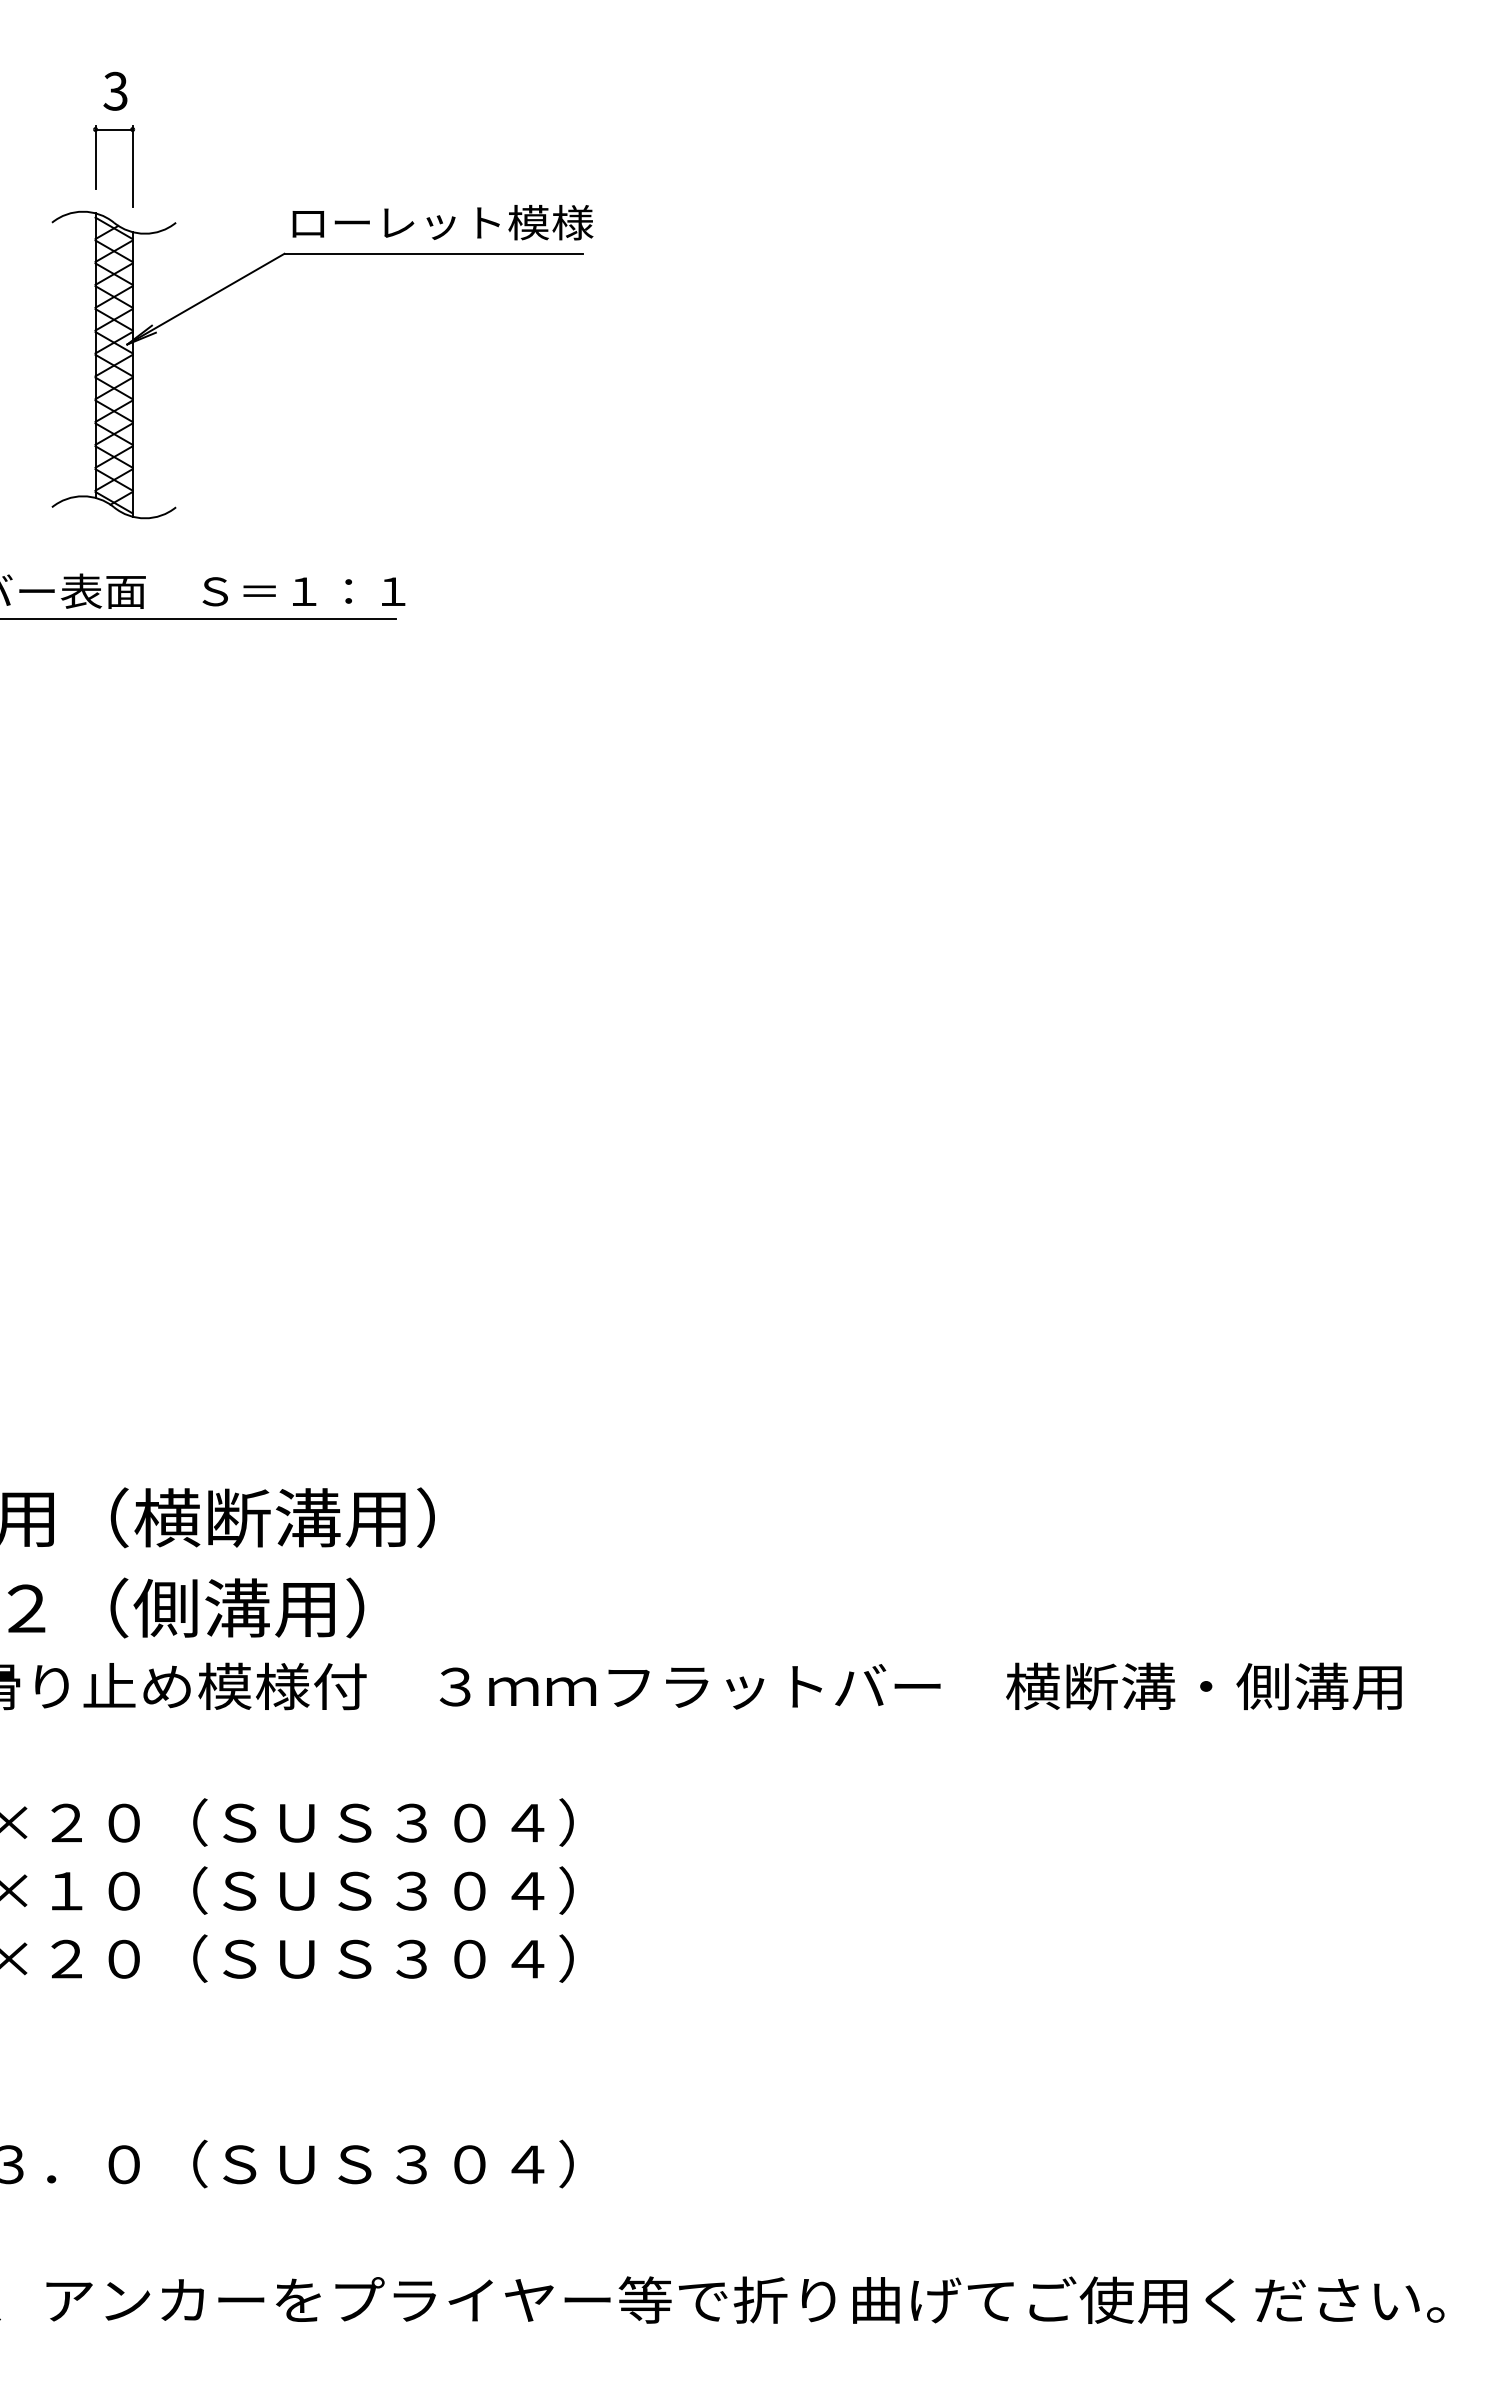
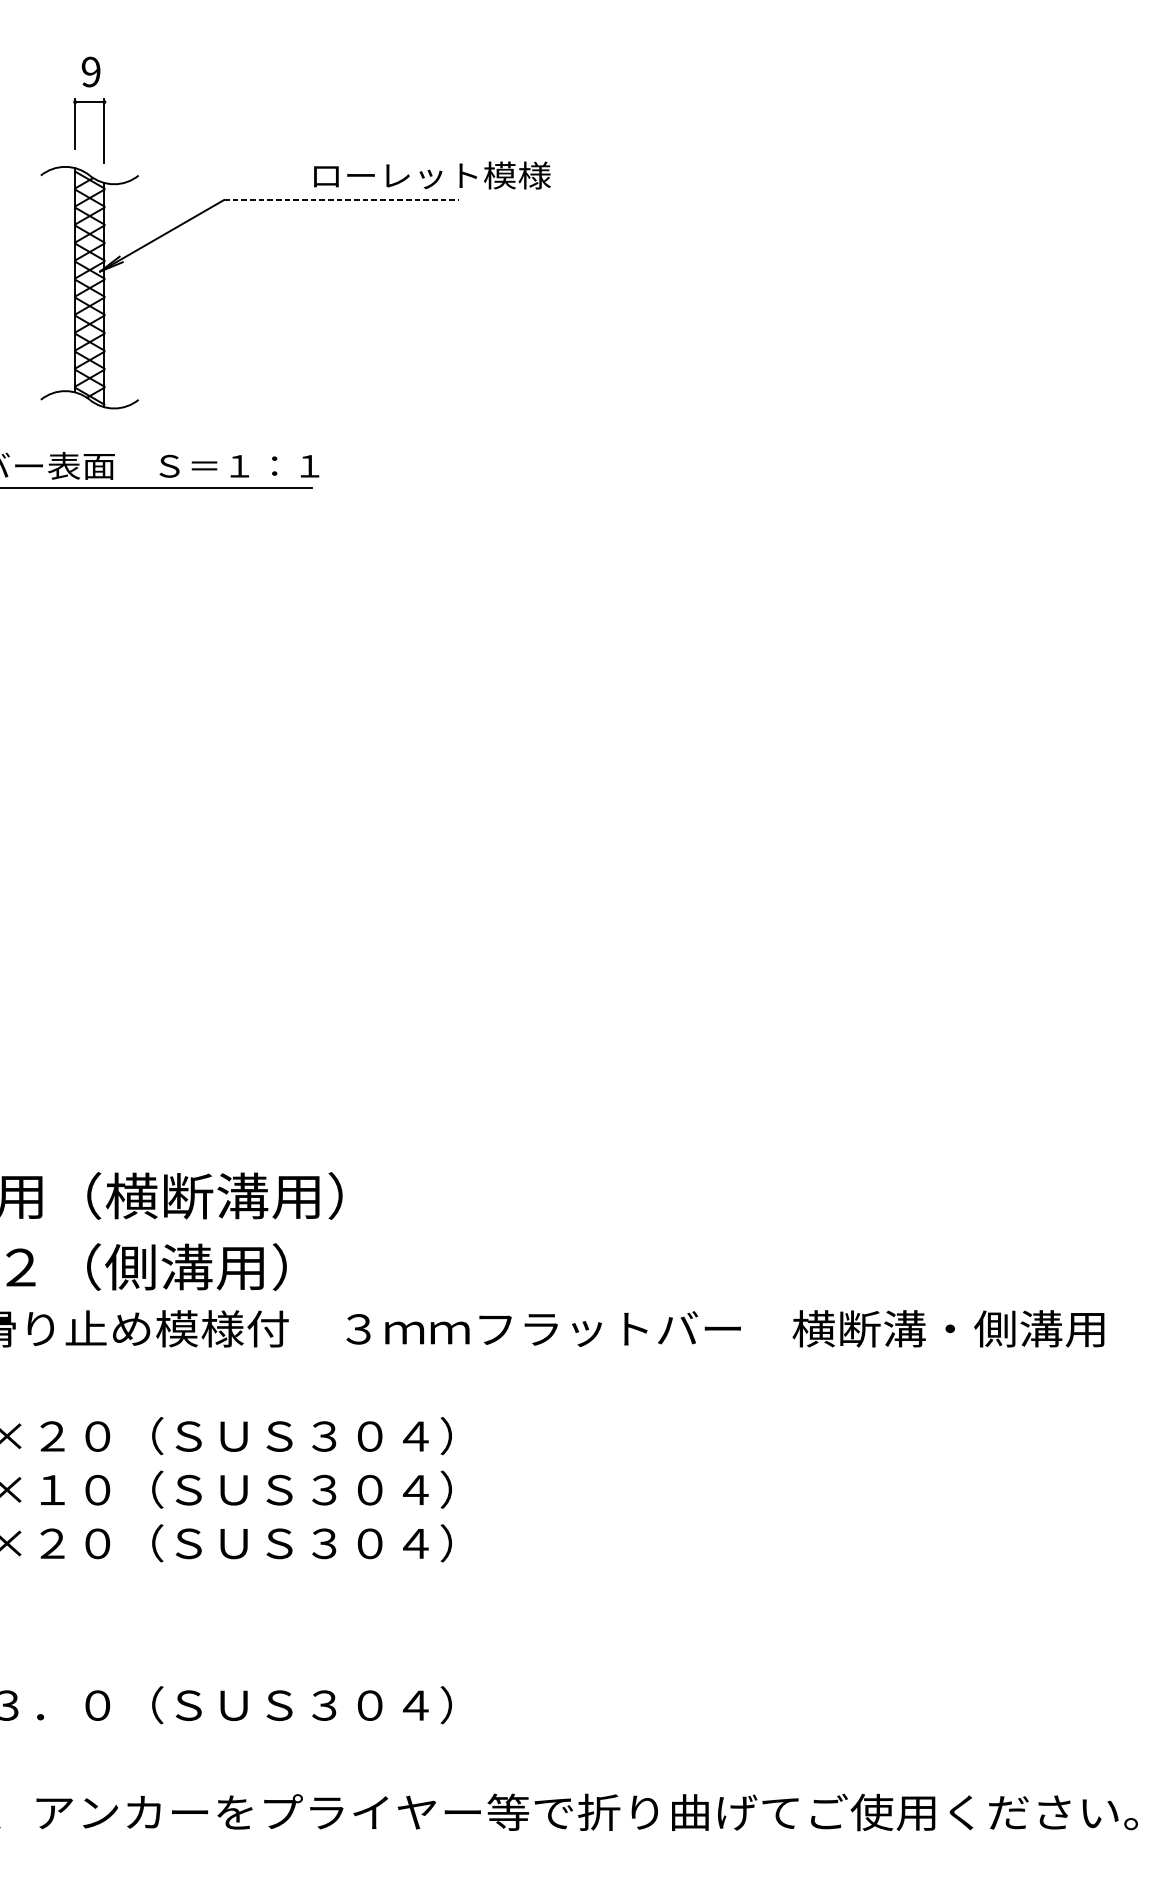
text: (115, 91) -> (90, 72), 3 -> 9
text: (442, 222) -> (432, 175), moved
line: (434, 253) -> (342, 199), solid -> dashed

